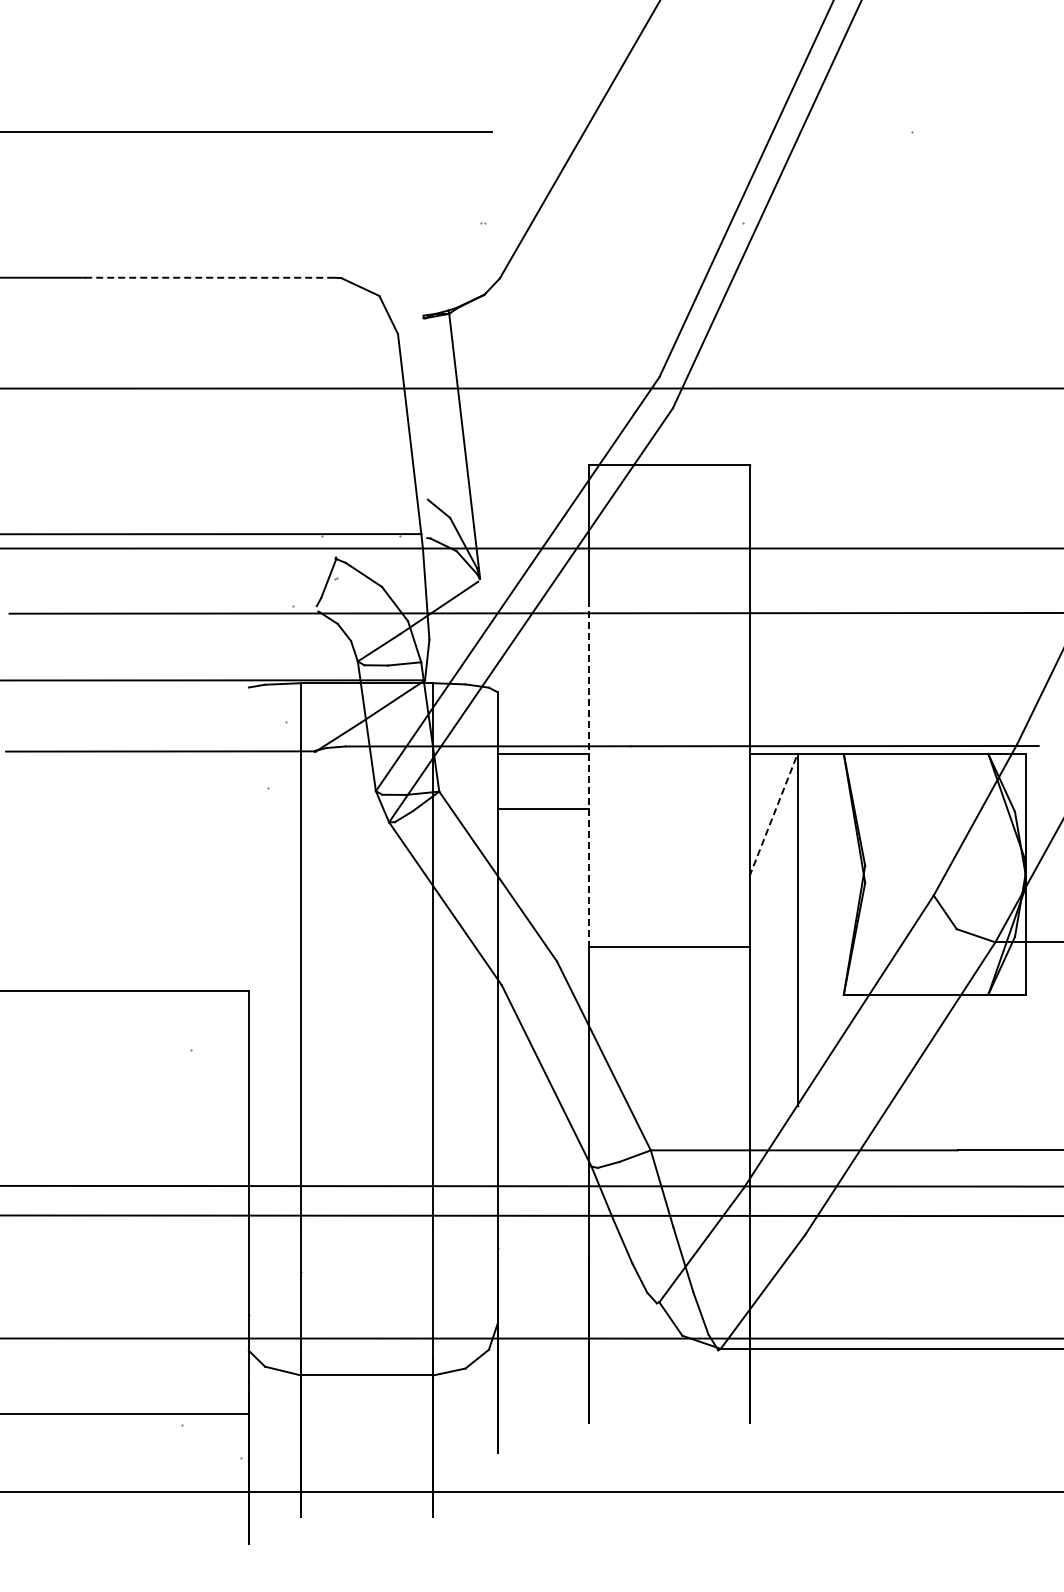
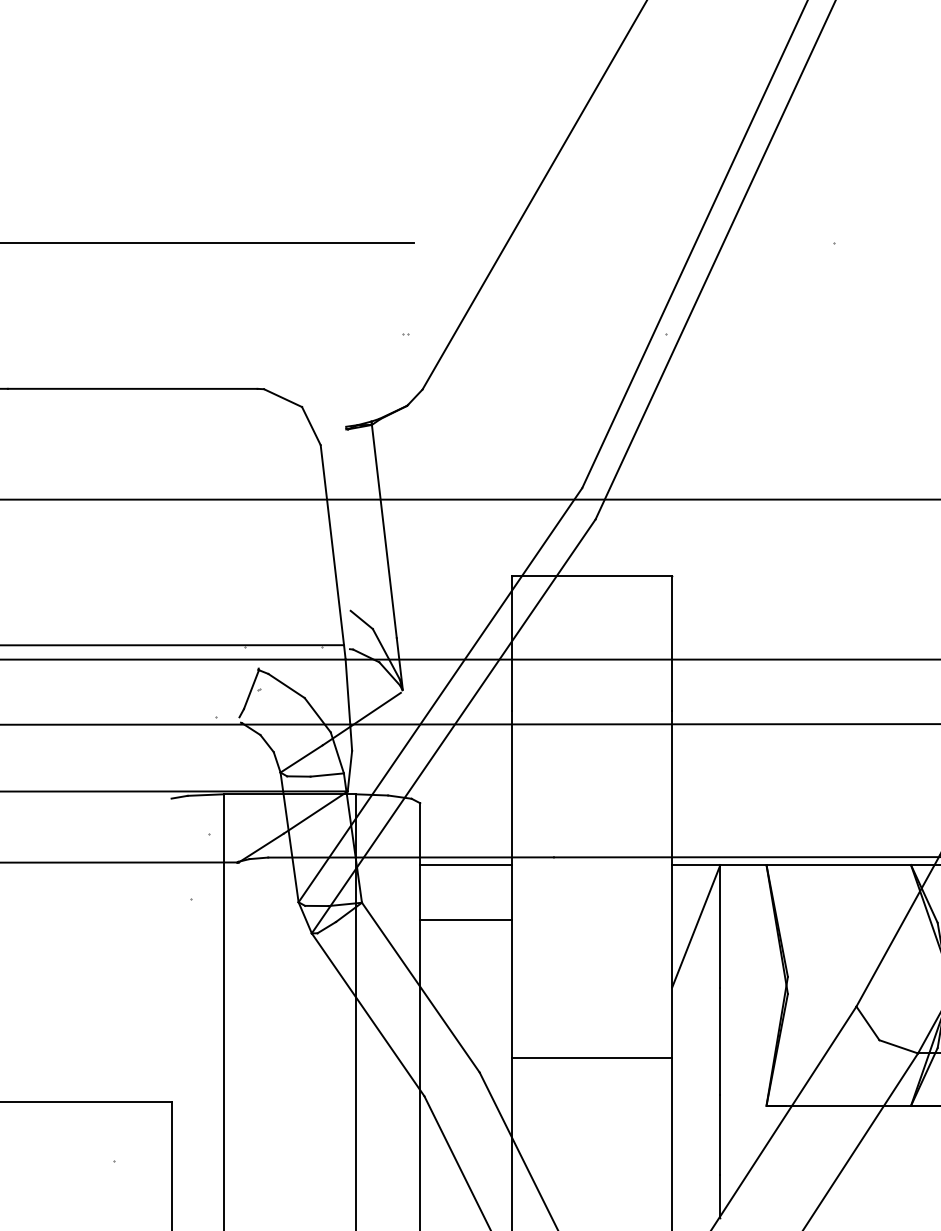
line: (210, 277) -> (133, 388), dashed -> solid
line: (589, 773) -> (512, 884), dashed -> solid
line: (773, 815) -> (696, 926), dashed -> solid

